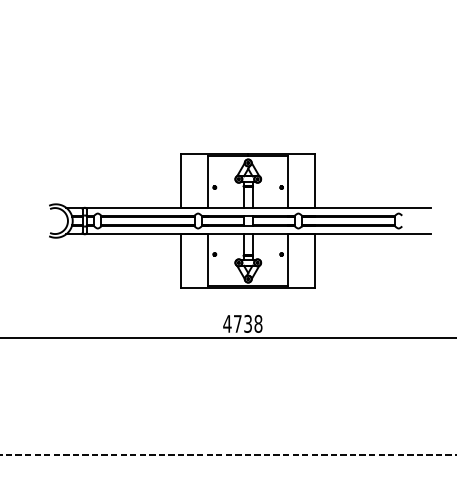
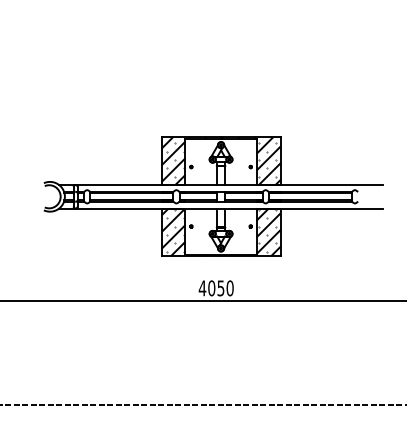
hatch: (247, 180) -> (220, 160), added
hatch: (247, 261) -> (220, 232), added
text: (247, 324) -> (220, 288), 4738 -> 4050

